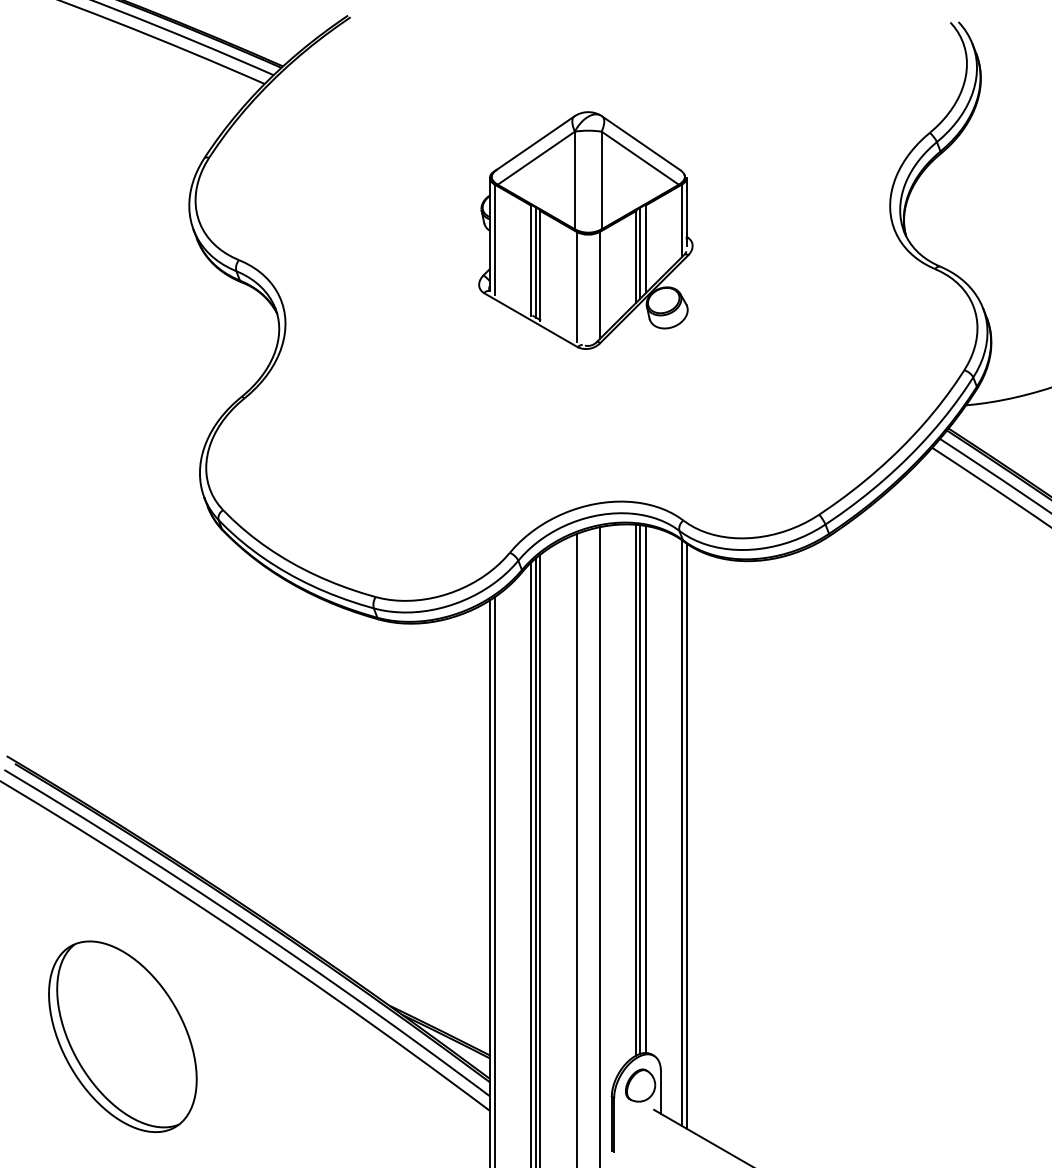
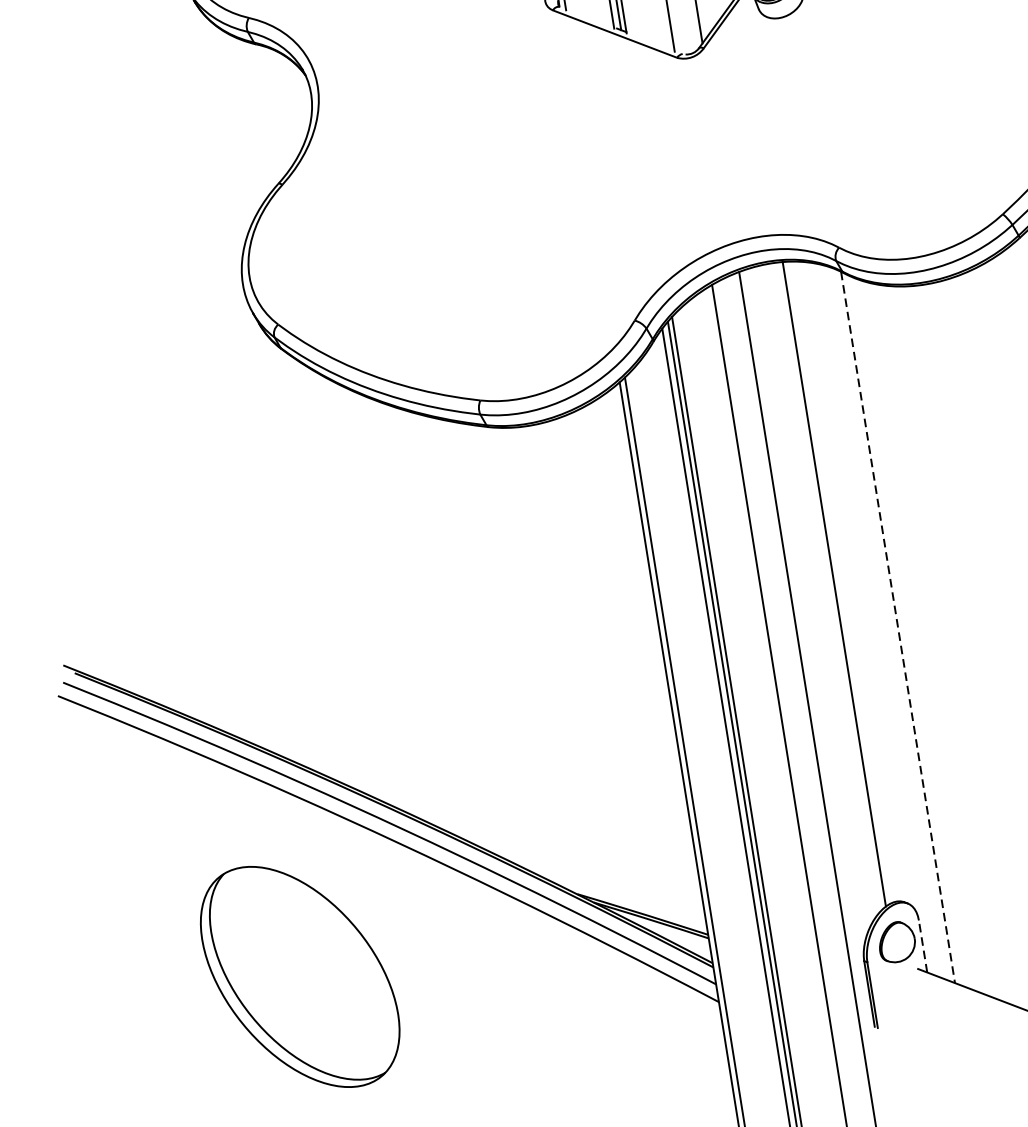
line: (645, 788) -> (845, 580), removed
line: (640, 789) -> (839, 582), removed
line: (681, 833) -> (897, 628), solid -> dashed
line: (686, 835) -> (904, 629), removed
part: (122, 1036) -> (299, 976), moved
line: (660, 1091) -> (922, 945), solid -> dashed

